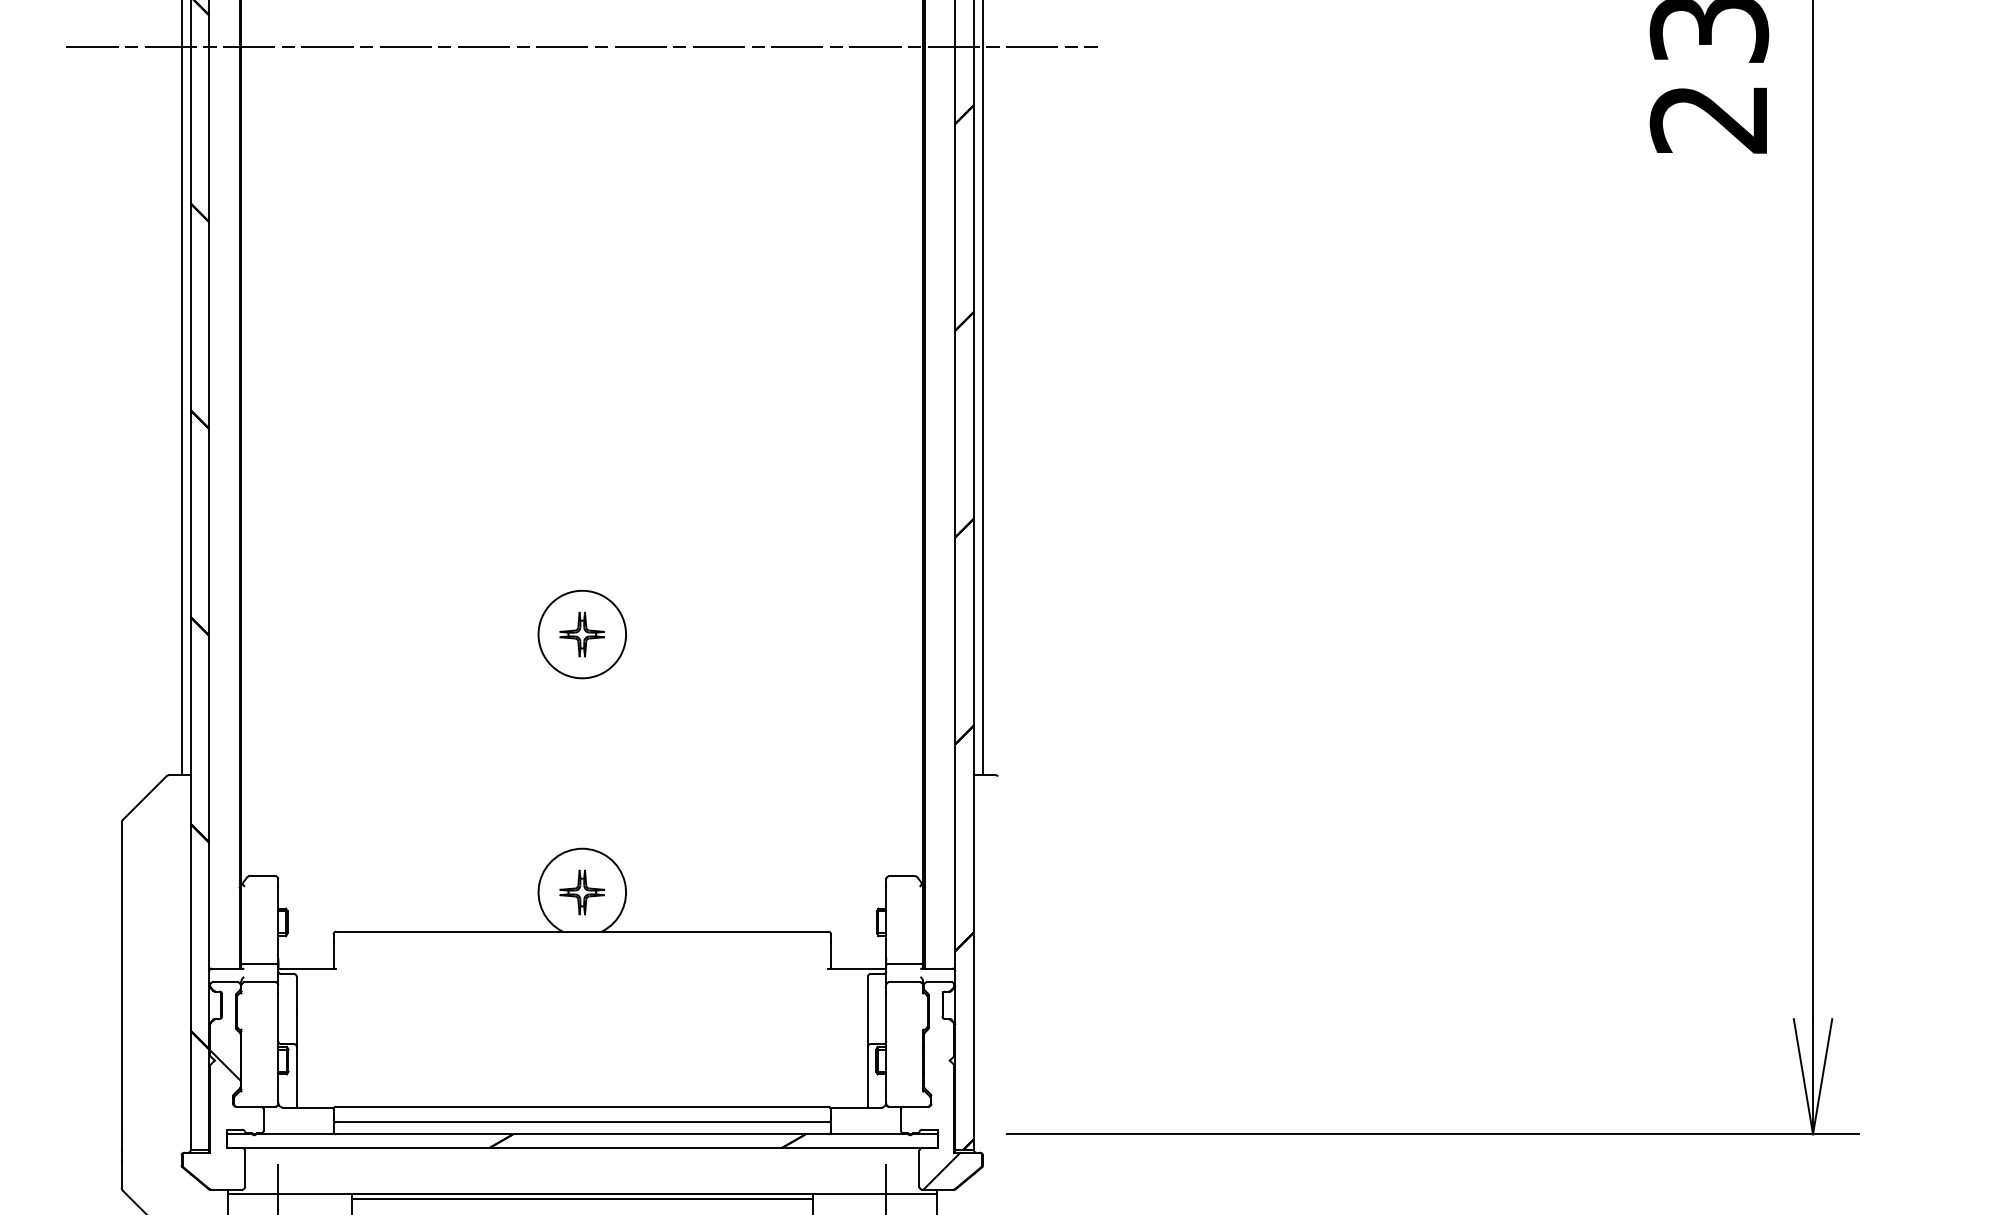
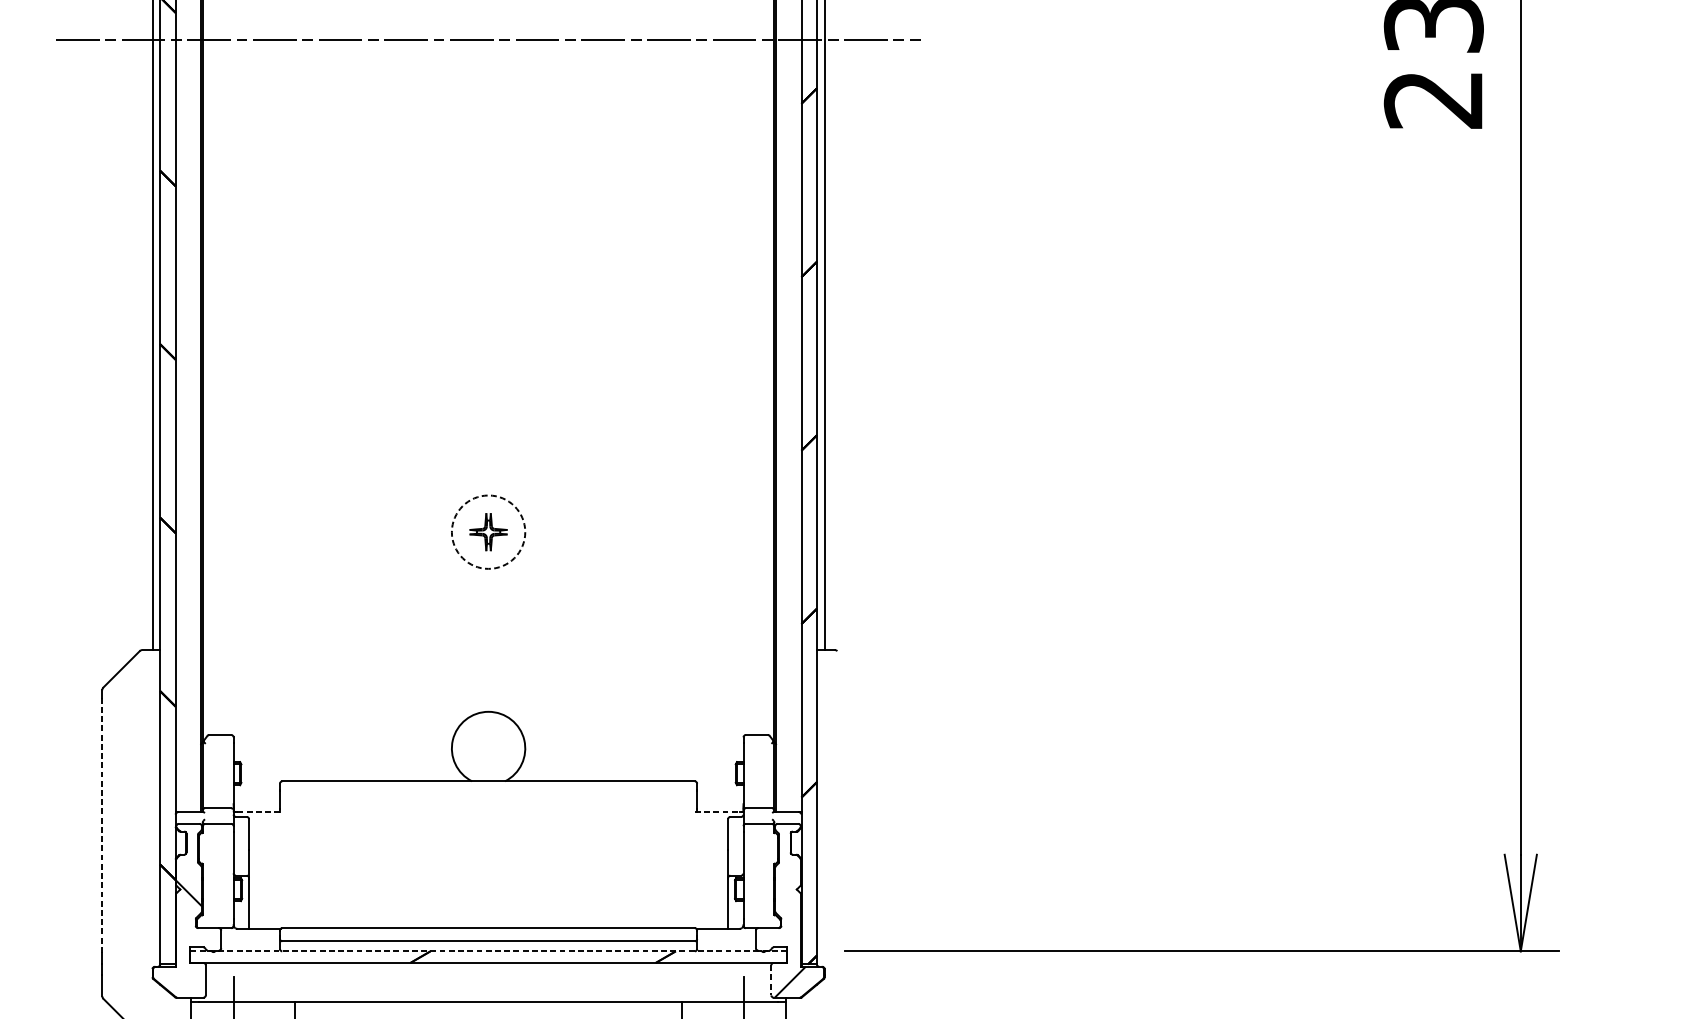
circle: (582, 634) -> (488, 532), solid -> dashed
part: (581, 892) -> (487, 748), removed
line: (309, 968) -> (259, 812), solid -> dashed
line: (854, 968) -> (716, 812), solid -> dashed
line: (121, 984) -> (102, 825), solid -> dashed
line: (582, 1134) -> (488, 951), solid -> dashed
line: (919, 1168) -> (771, 980), solid -> dashed
line: (582, 1198) -> (488, 1005), removed

